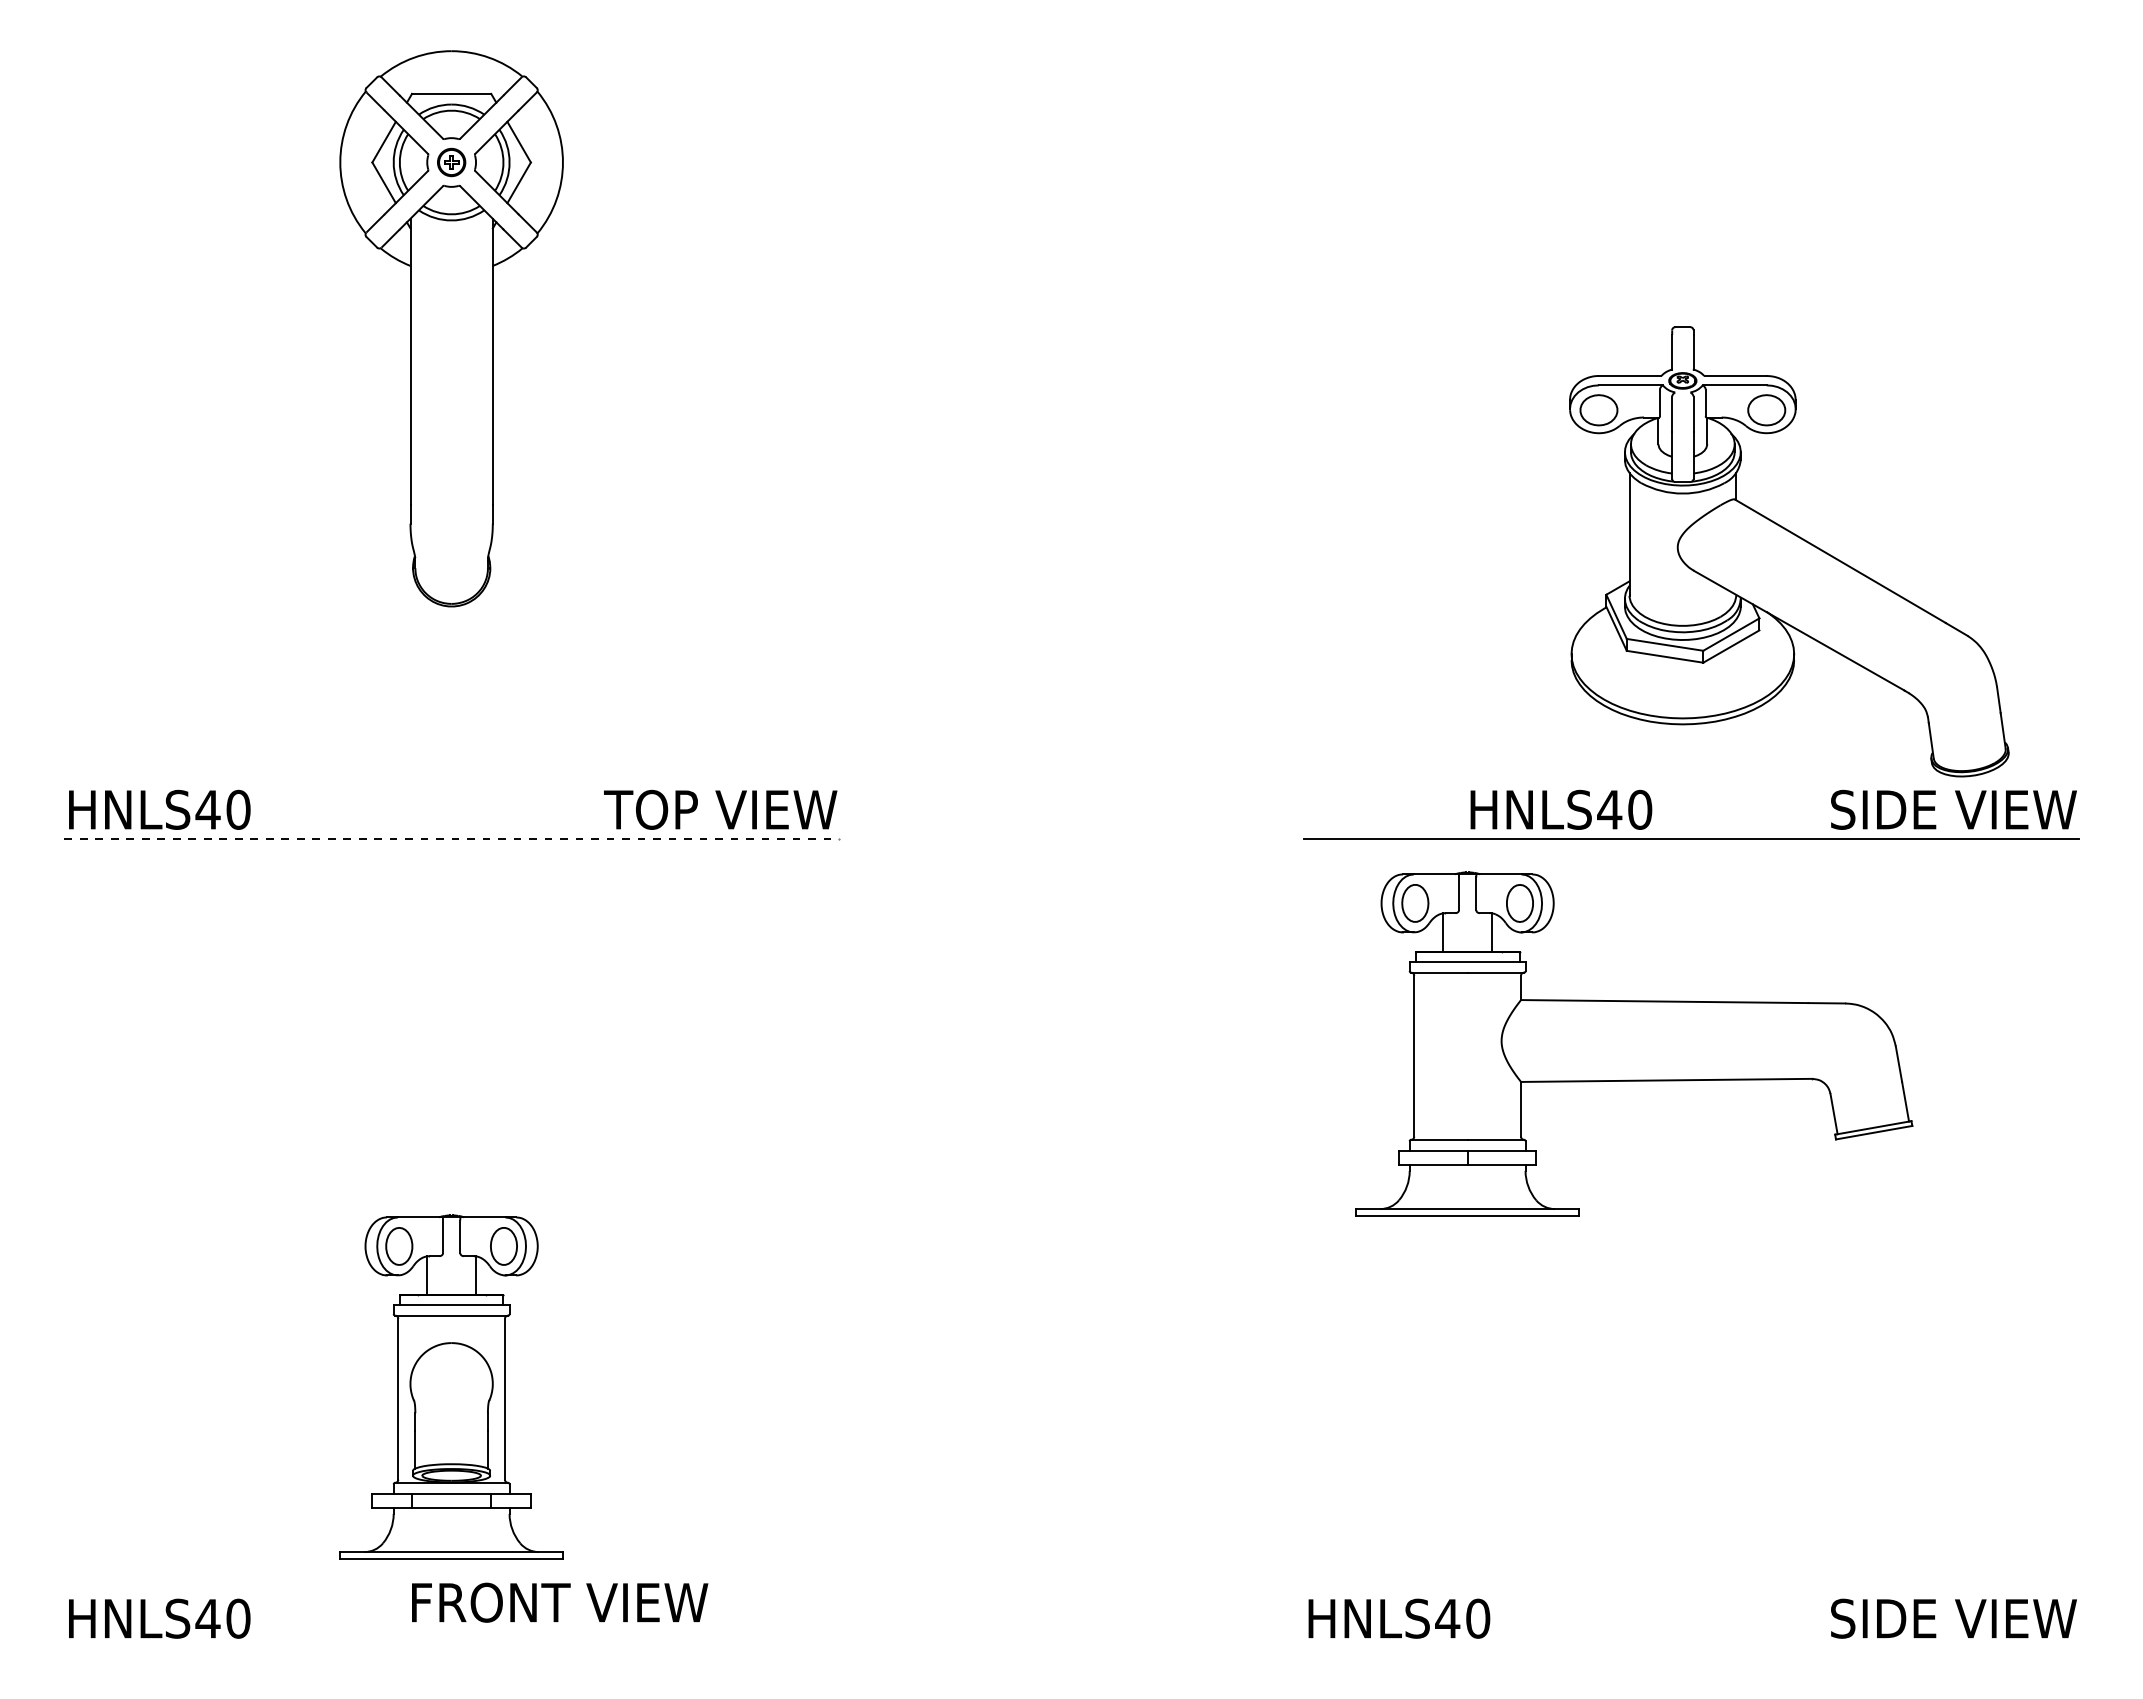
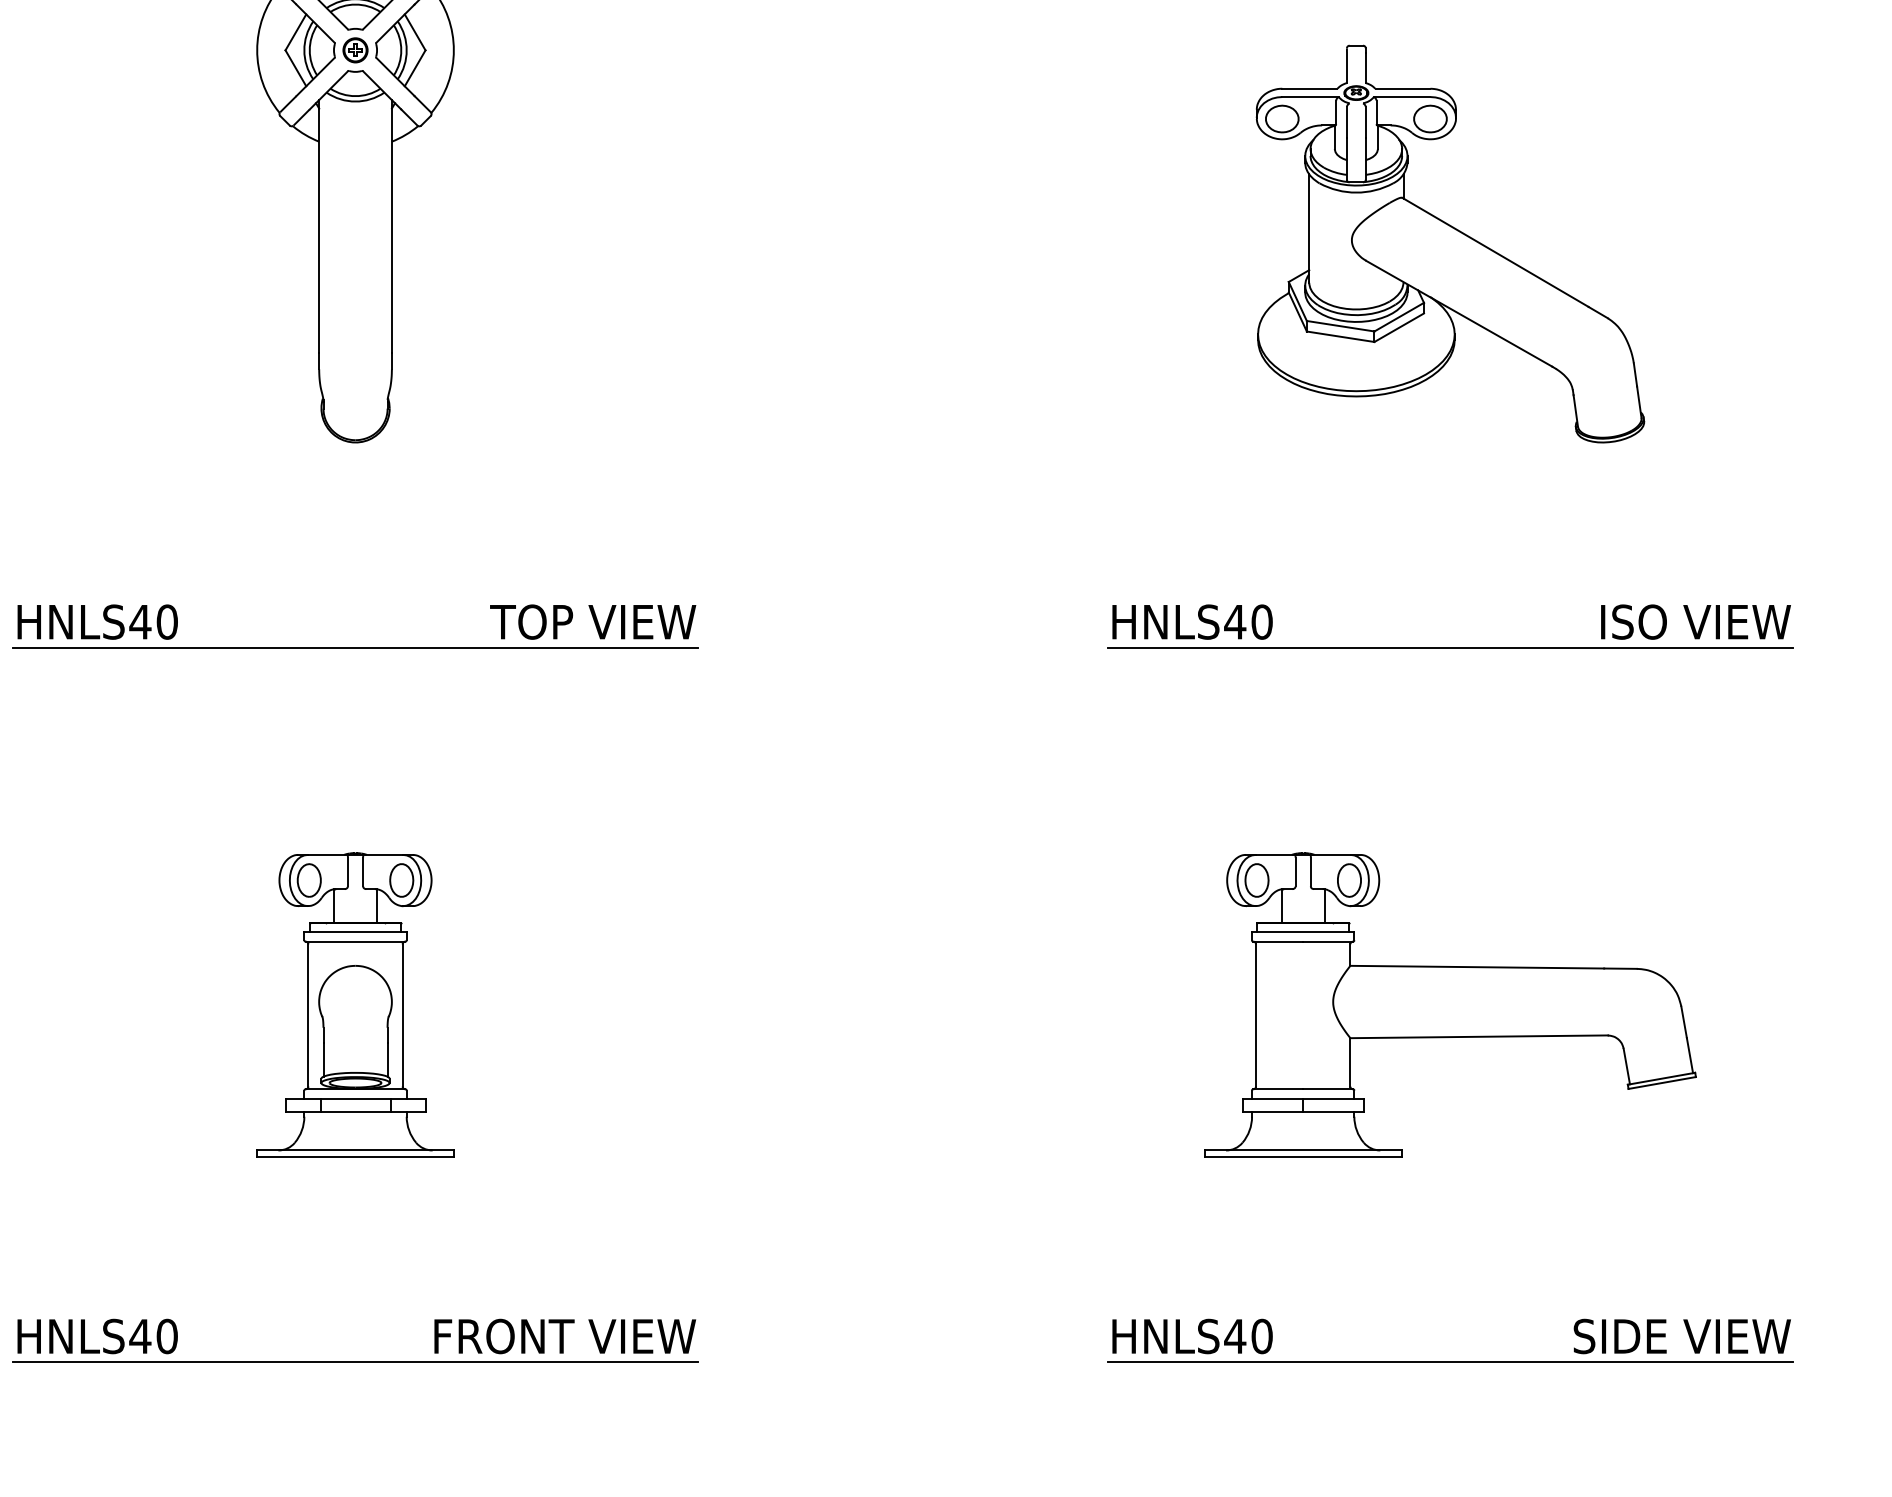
part: (1789, 551) -> (1450, 243), moved
text: (1561, 809) -> (1192, 621), moved
text: (1883, 809) -> (1620, 621), SIDE VIEW -> ISO VIEW
line: (452, 838) -> (356, 647), dashed -> solid
part: (1634, 1043) -> (1450, 1004), moved
part: (451, 1386) -> (355, 1004), moved
text: (560, 1602) -> (565, 1336), moved
line: (451, 1647) -> (355, 1361), added
line: (1690, 1647) -> (1449, 1361), added

